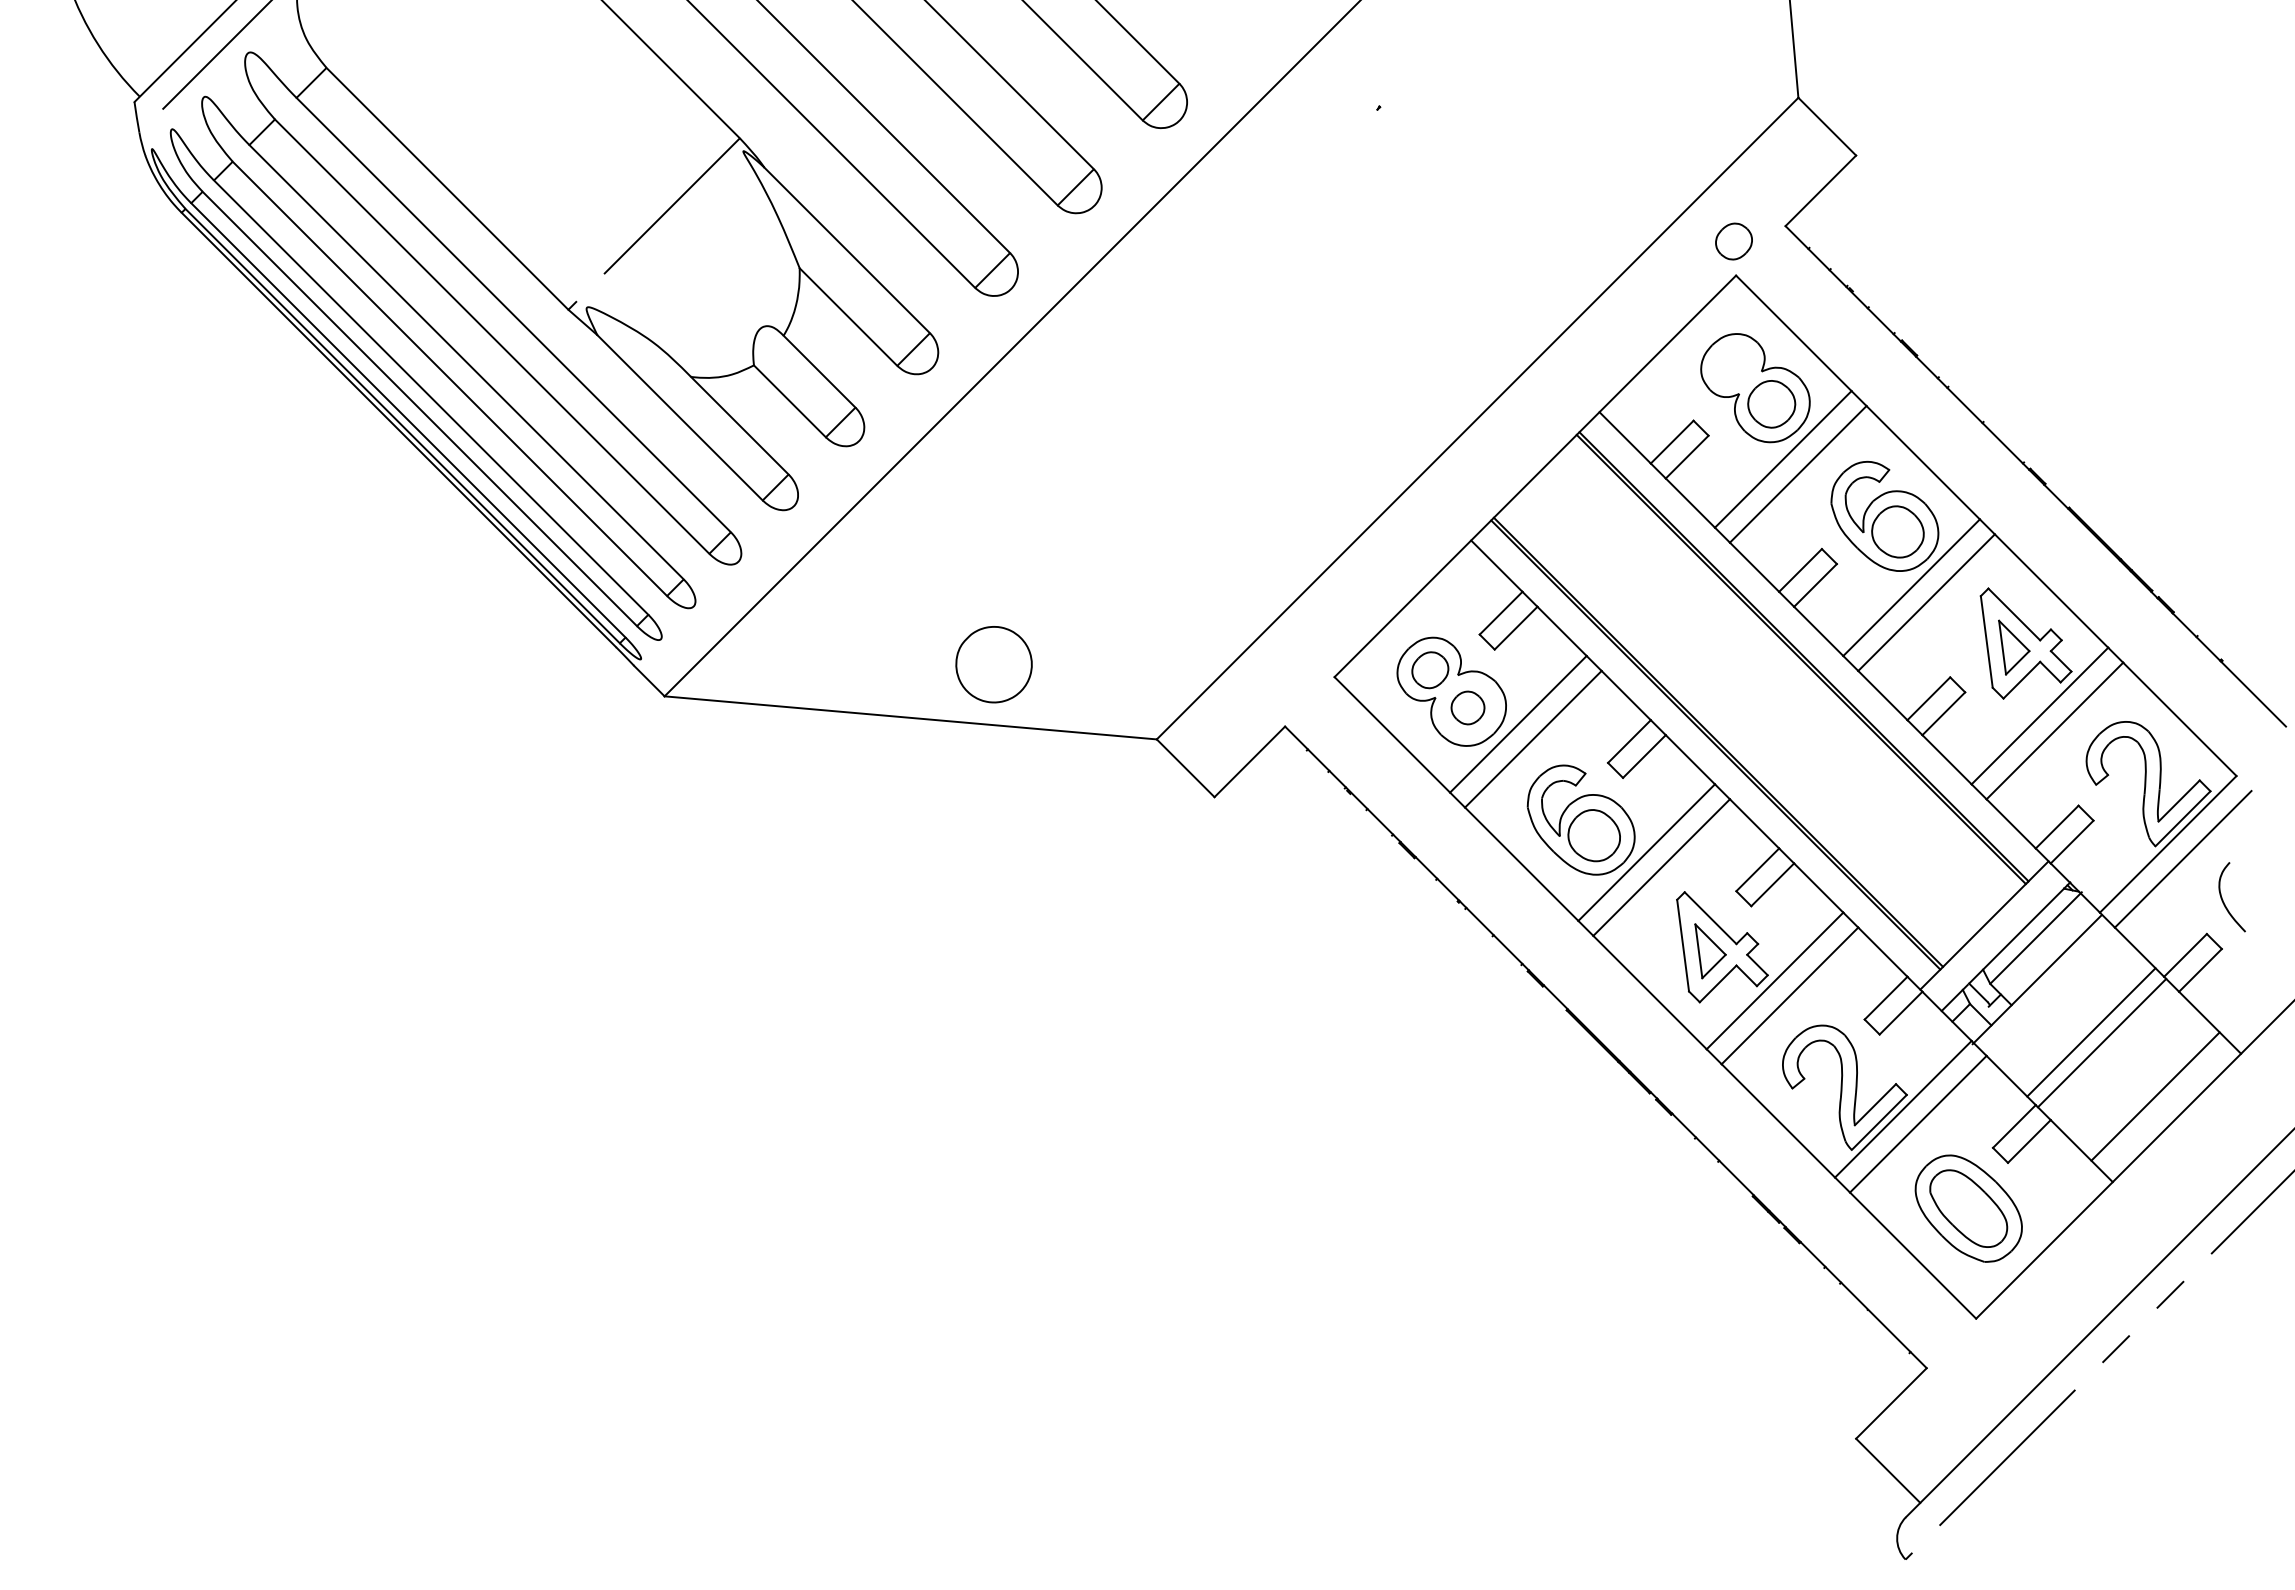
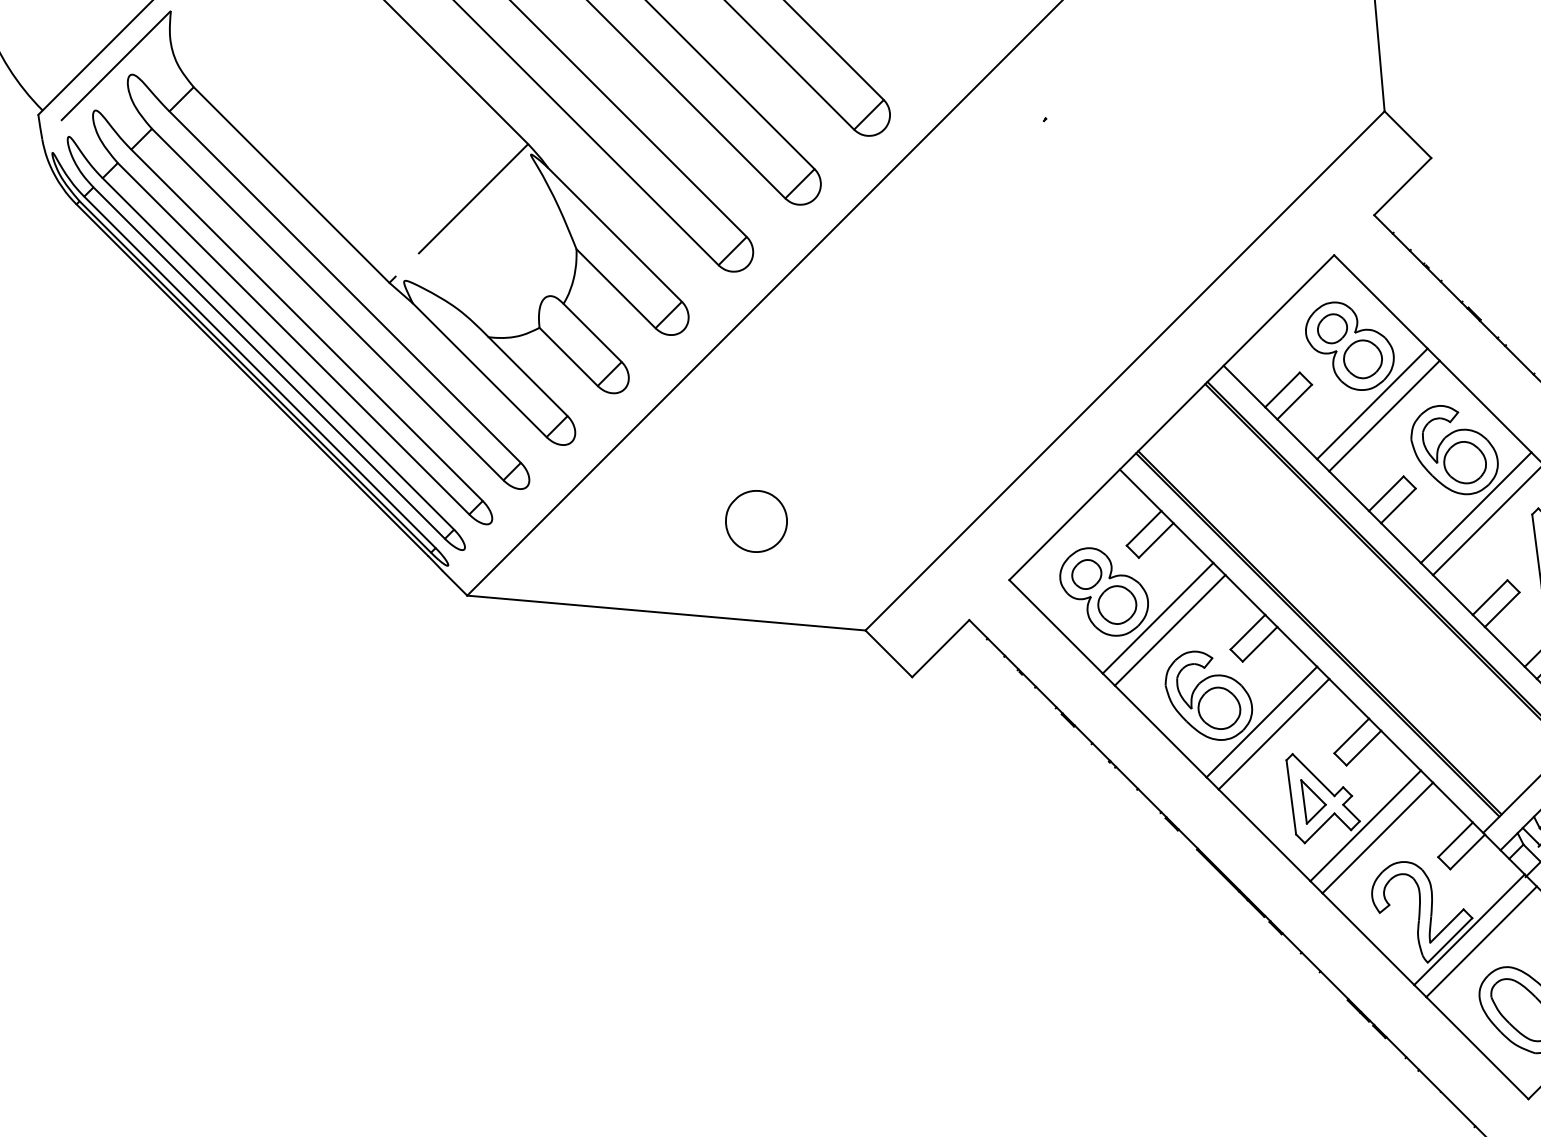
part: (1733, 241) -> (1332, 328), moved
part: (993, 664) -> (756, 521), moved
part: (1467, 707) -> (1116, 604), size x1.43

